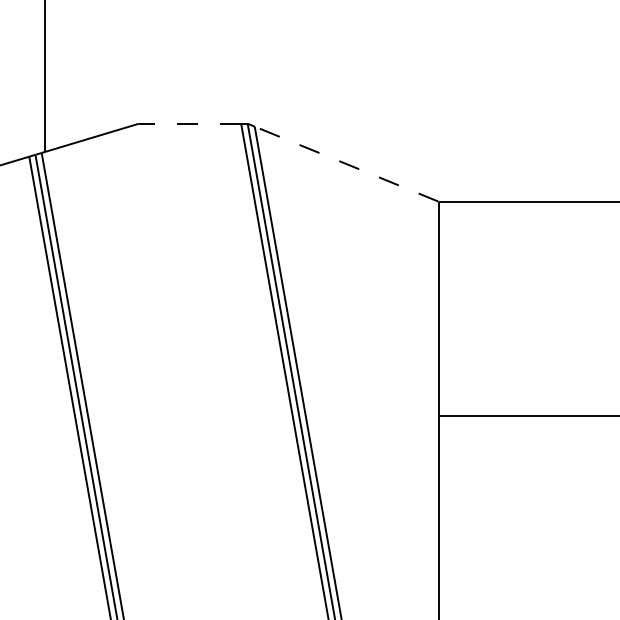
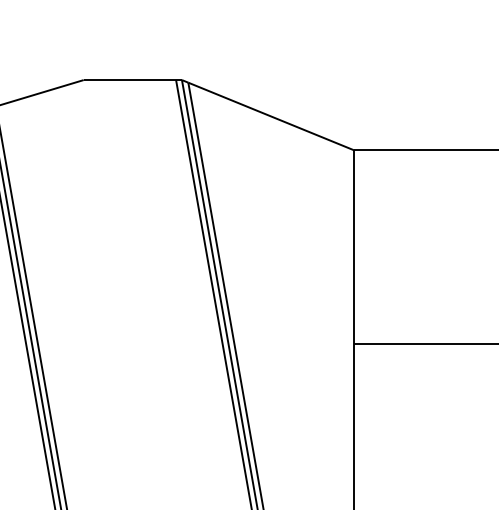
line: (189, 123) -> (129, 79), dashed -> solid
line: (346, 163) -> (271, 115), dashed -> solid

